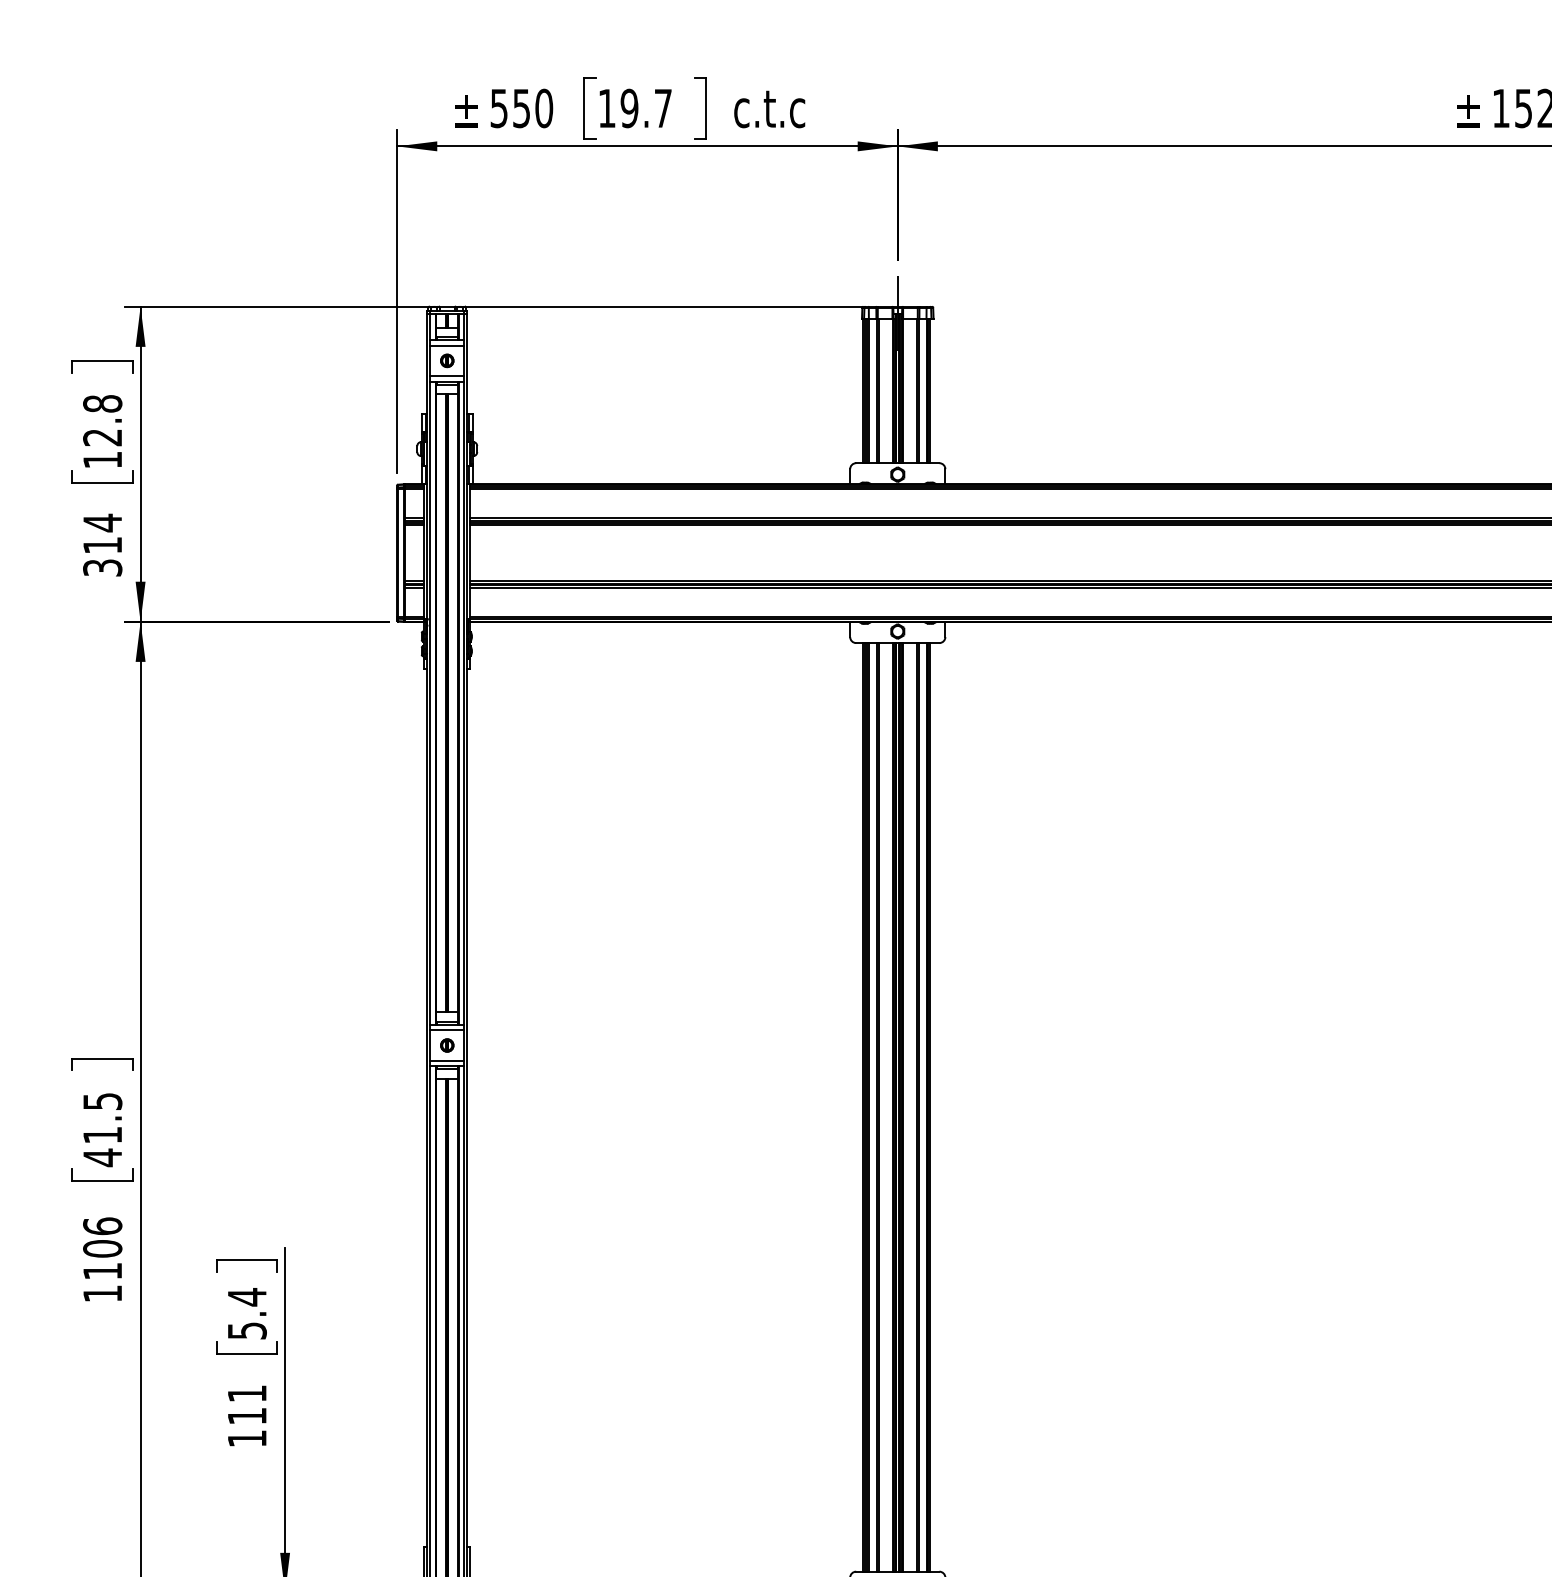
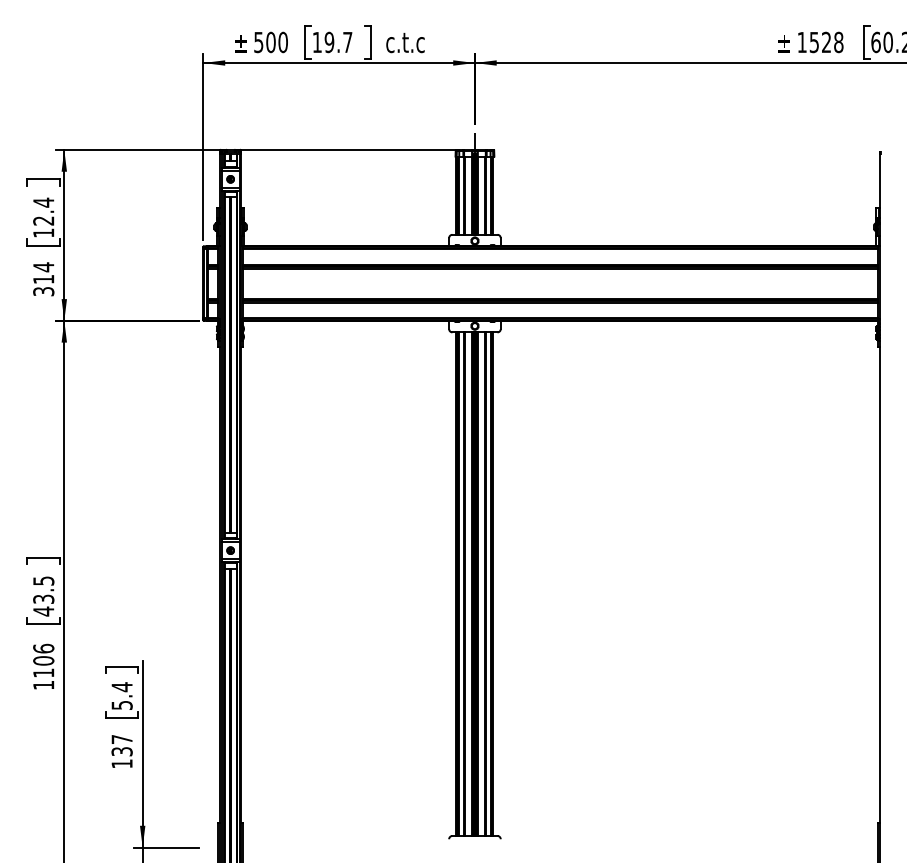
text: (520, 108) -> (270, 42), 550 -> 500
text: (102, 403) -> (43, 202), 12.8 -> 12.4
text: (102, 1133) -> (43, 598), 41.5 -> 43.5
text: (246, 1404) -> (121, 745), 111 -> 137

